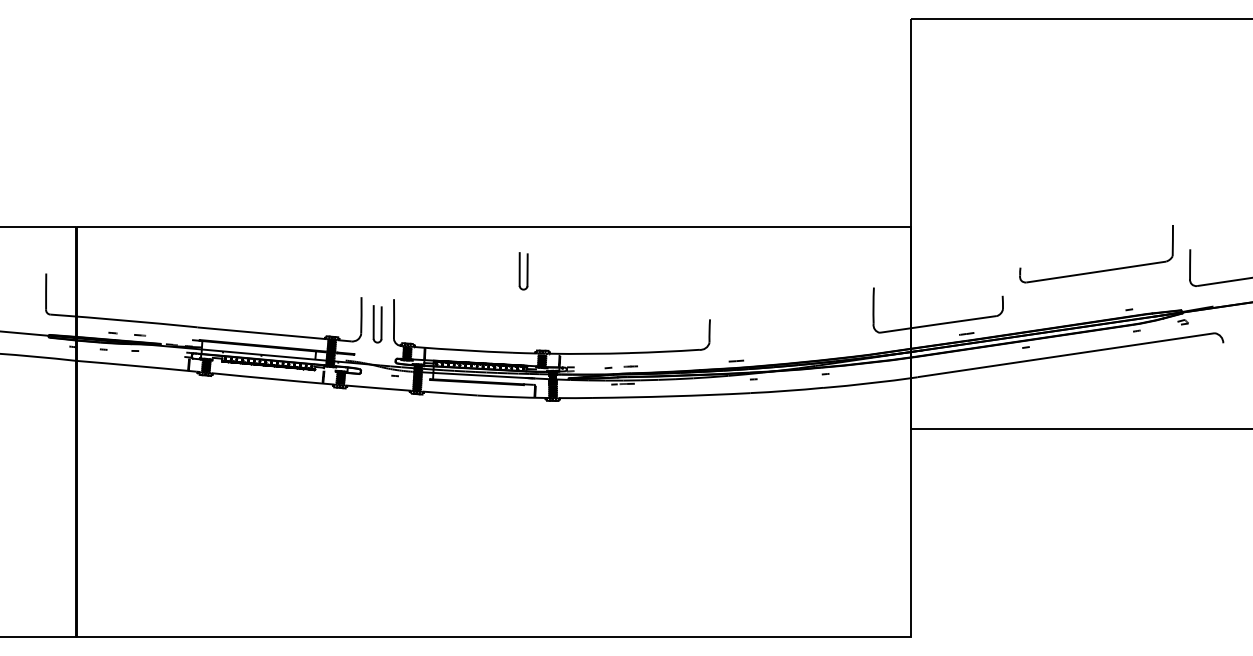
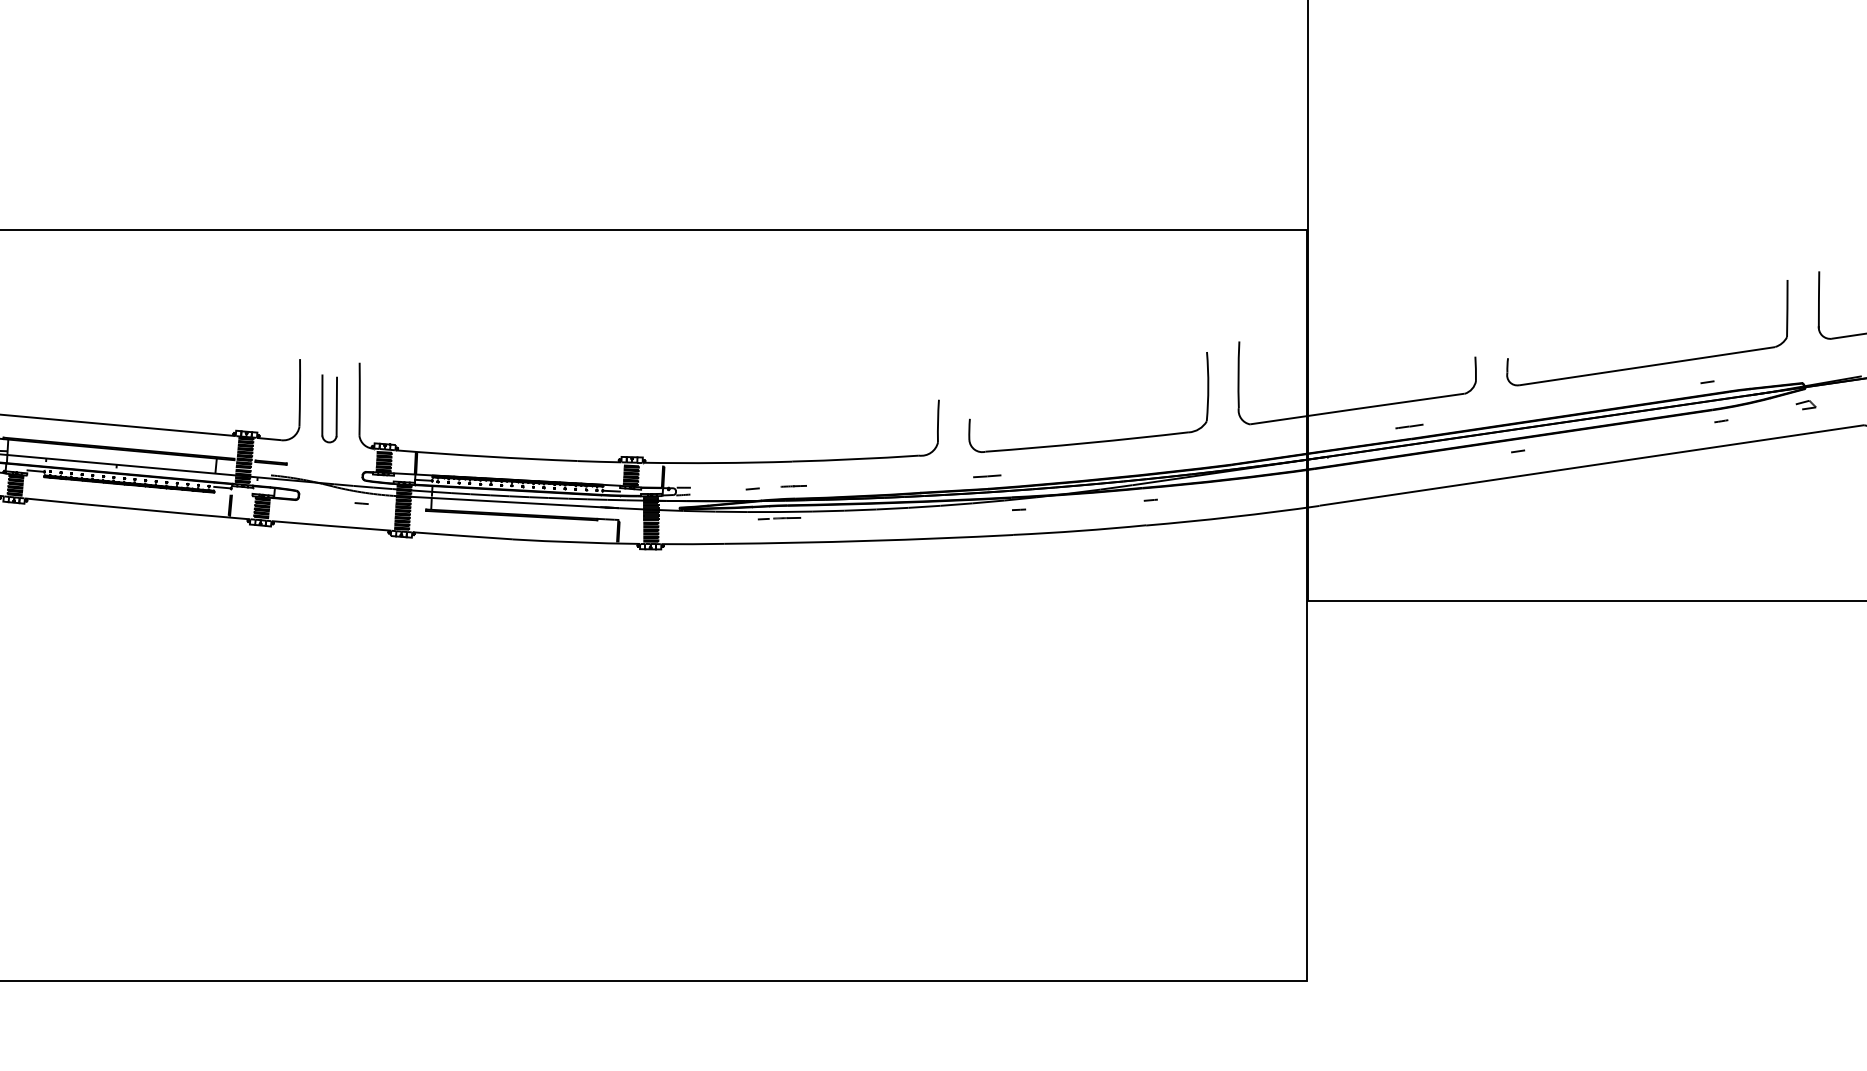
part: (1098, 270) -> (1651, 363), moved
part: (523, 271) -> (596, 312), removed
part: (791, 341) -> (1088, 440), added

